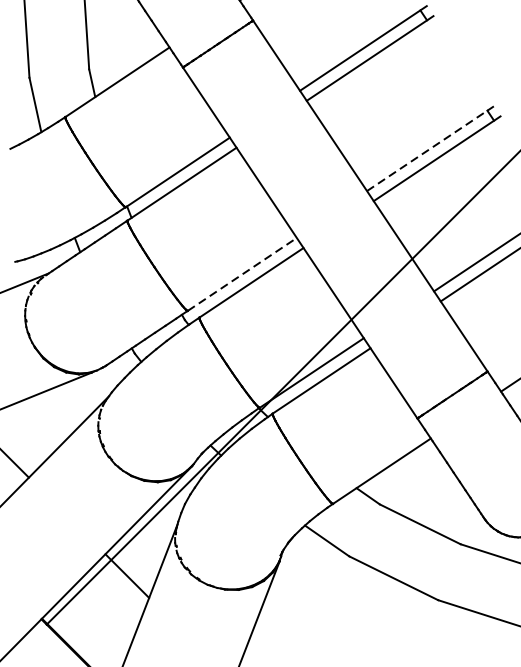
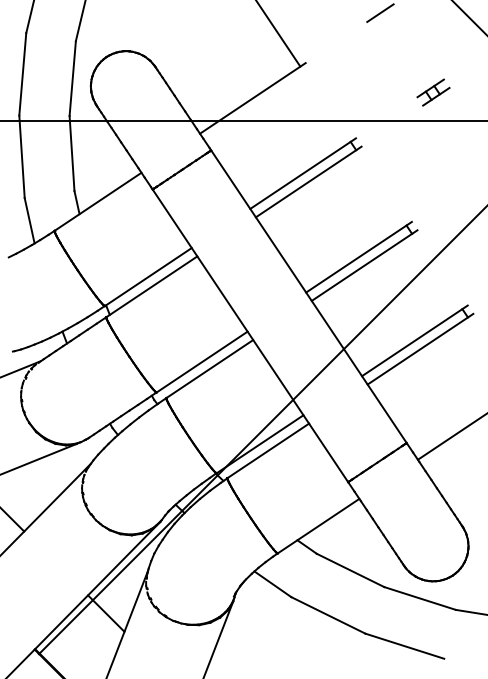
line: (431, 149) -> (359, 257), dashed -> solid
line: (242, 274) -> (202, 362), dashed -> solid

